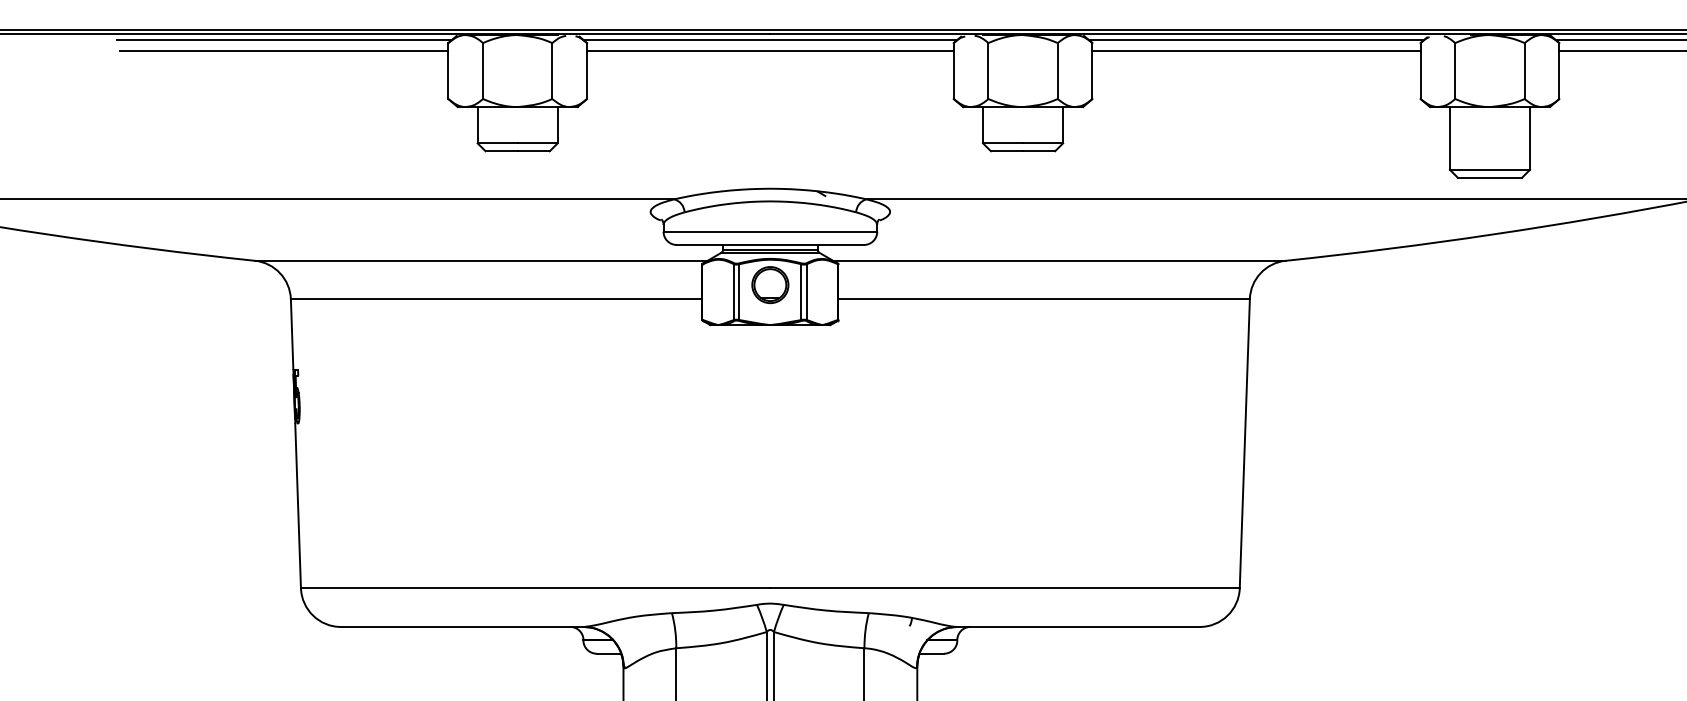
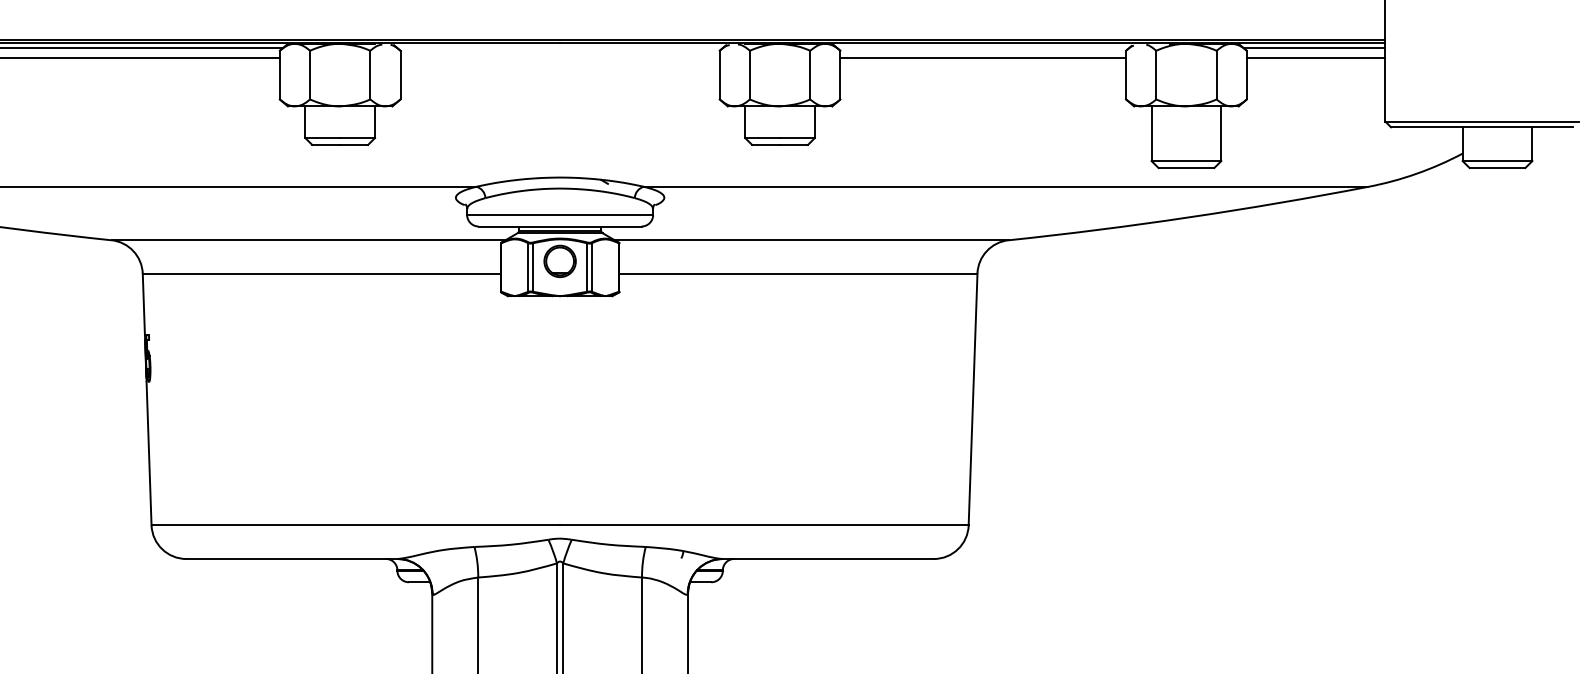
line: (769, 40) -> (559, 48), removed
line: (1256, 40) -> (983, 48), removed
line: (769, 50) -> (559, 57), removed

